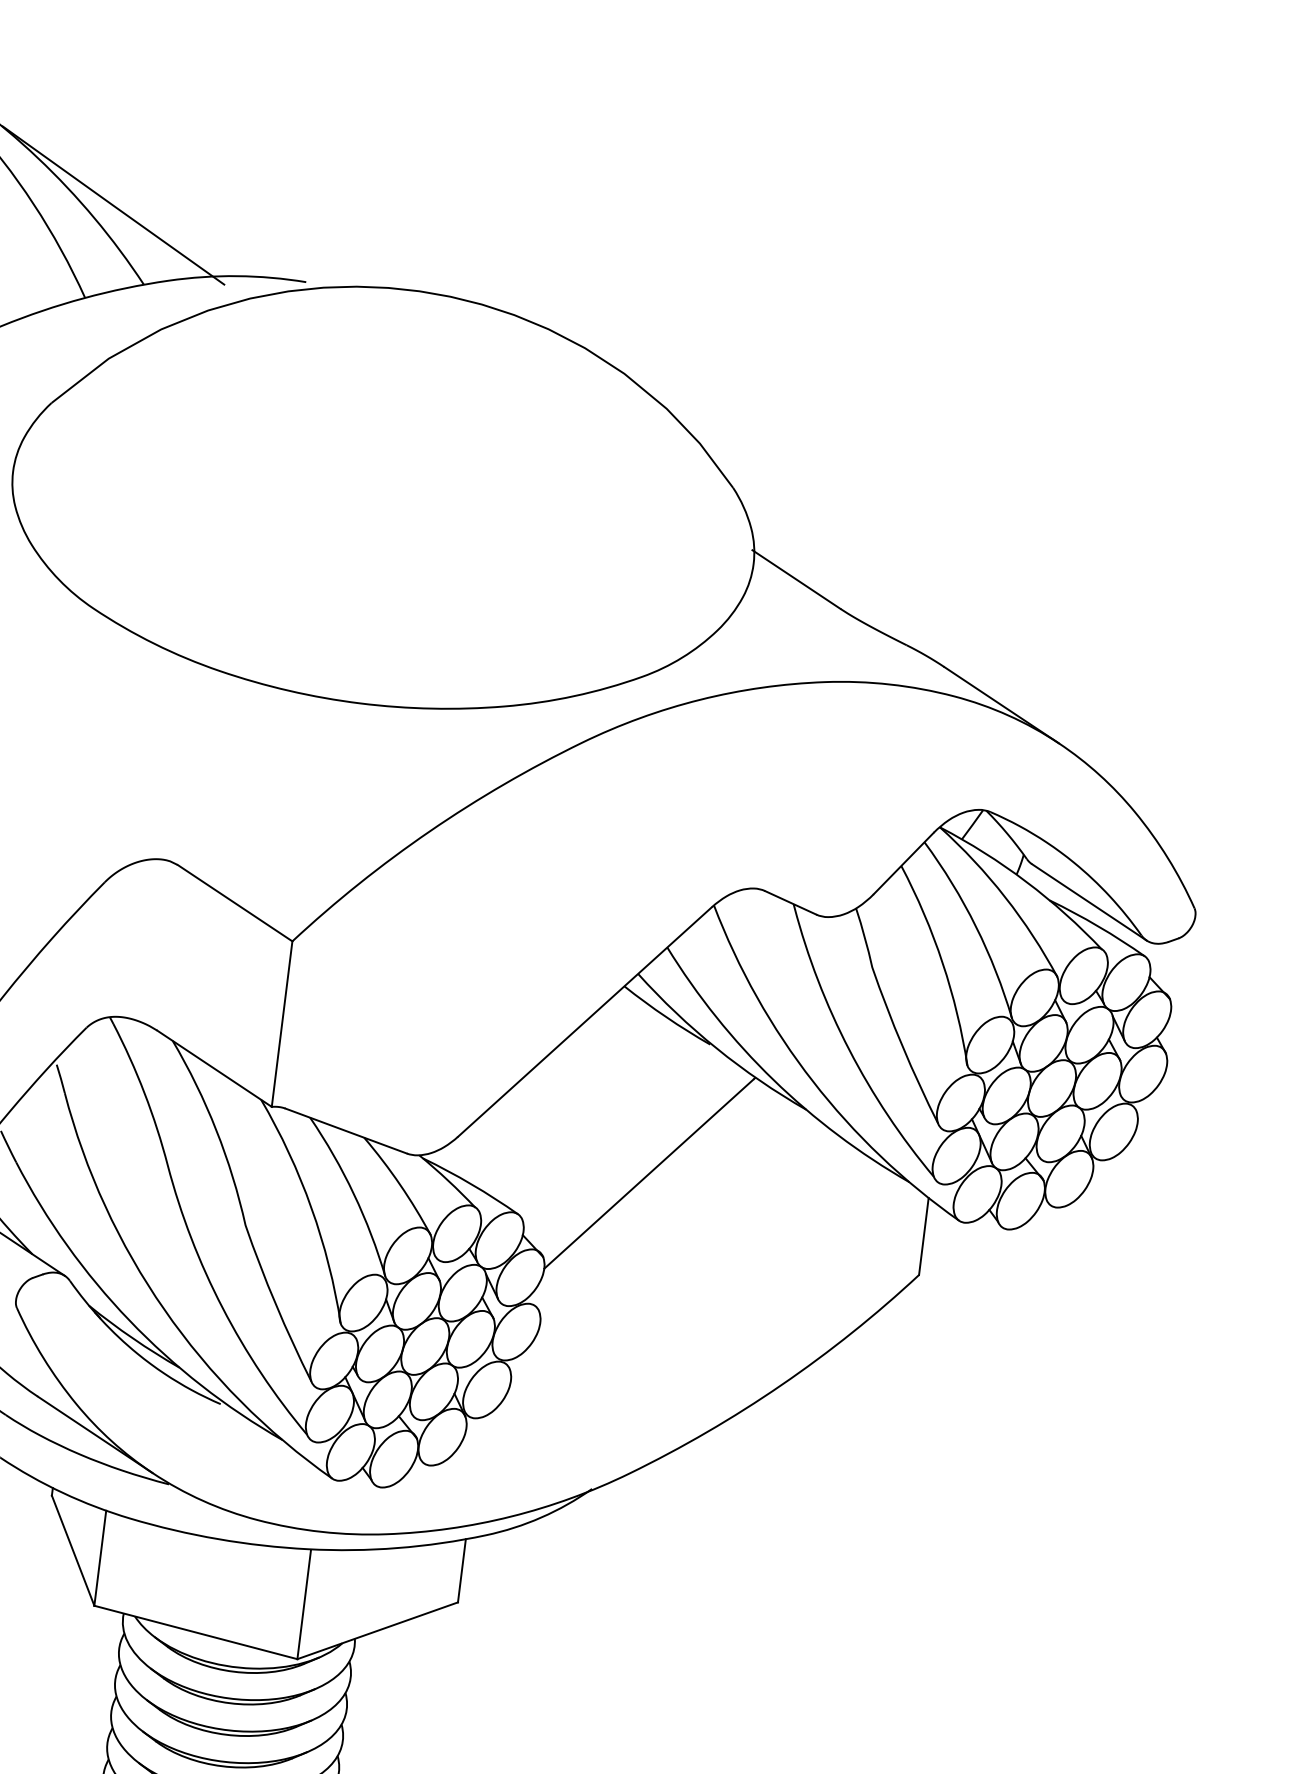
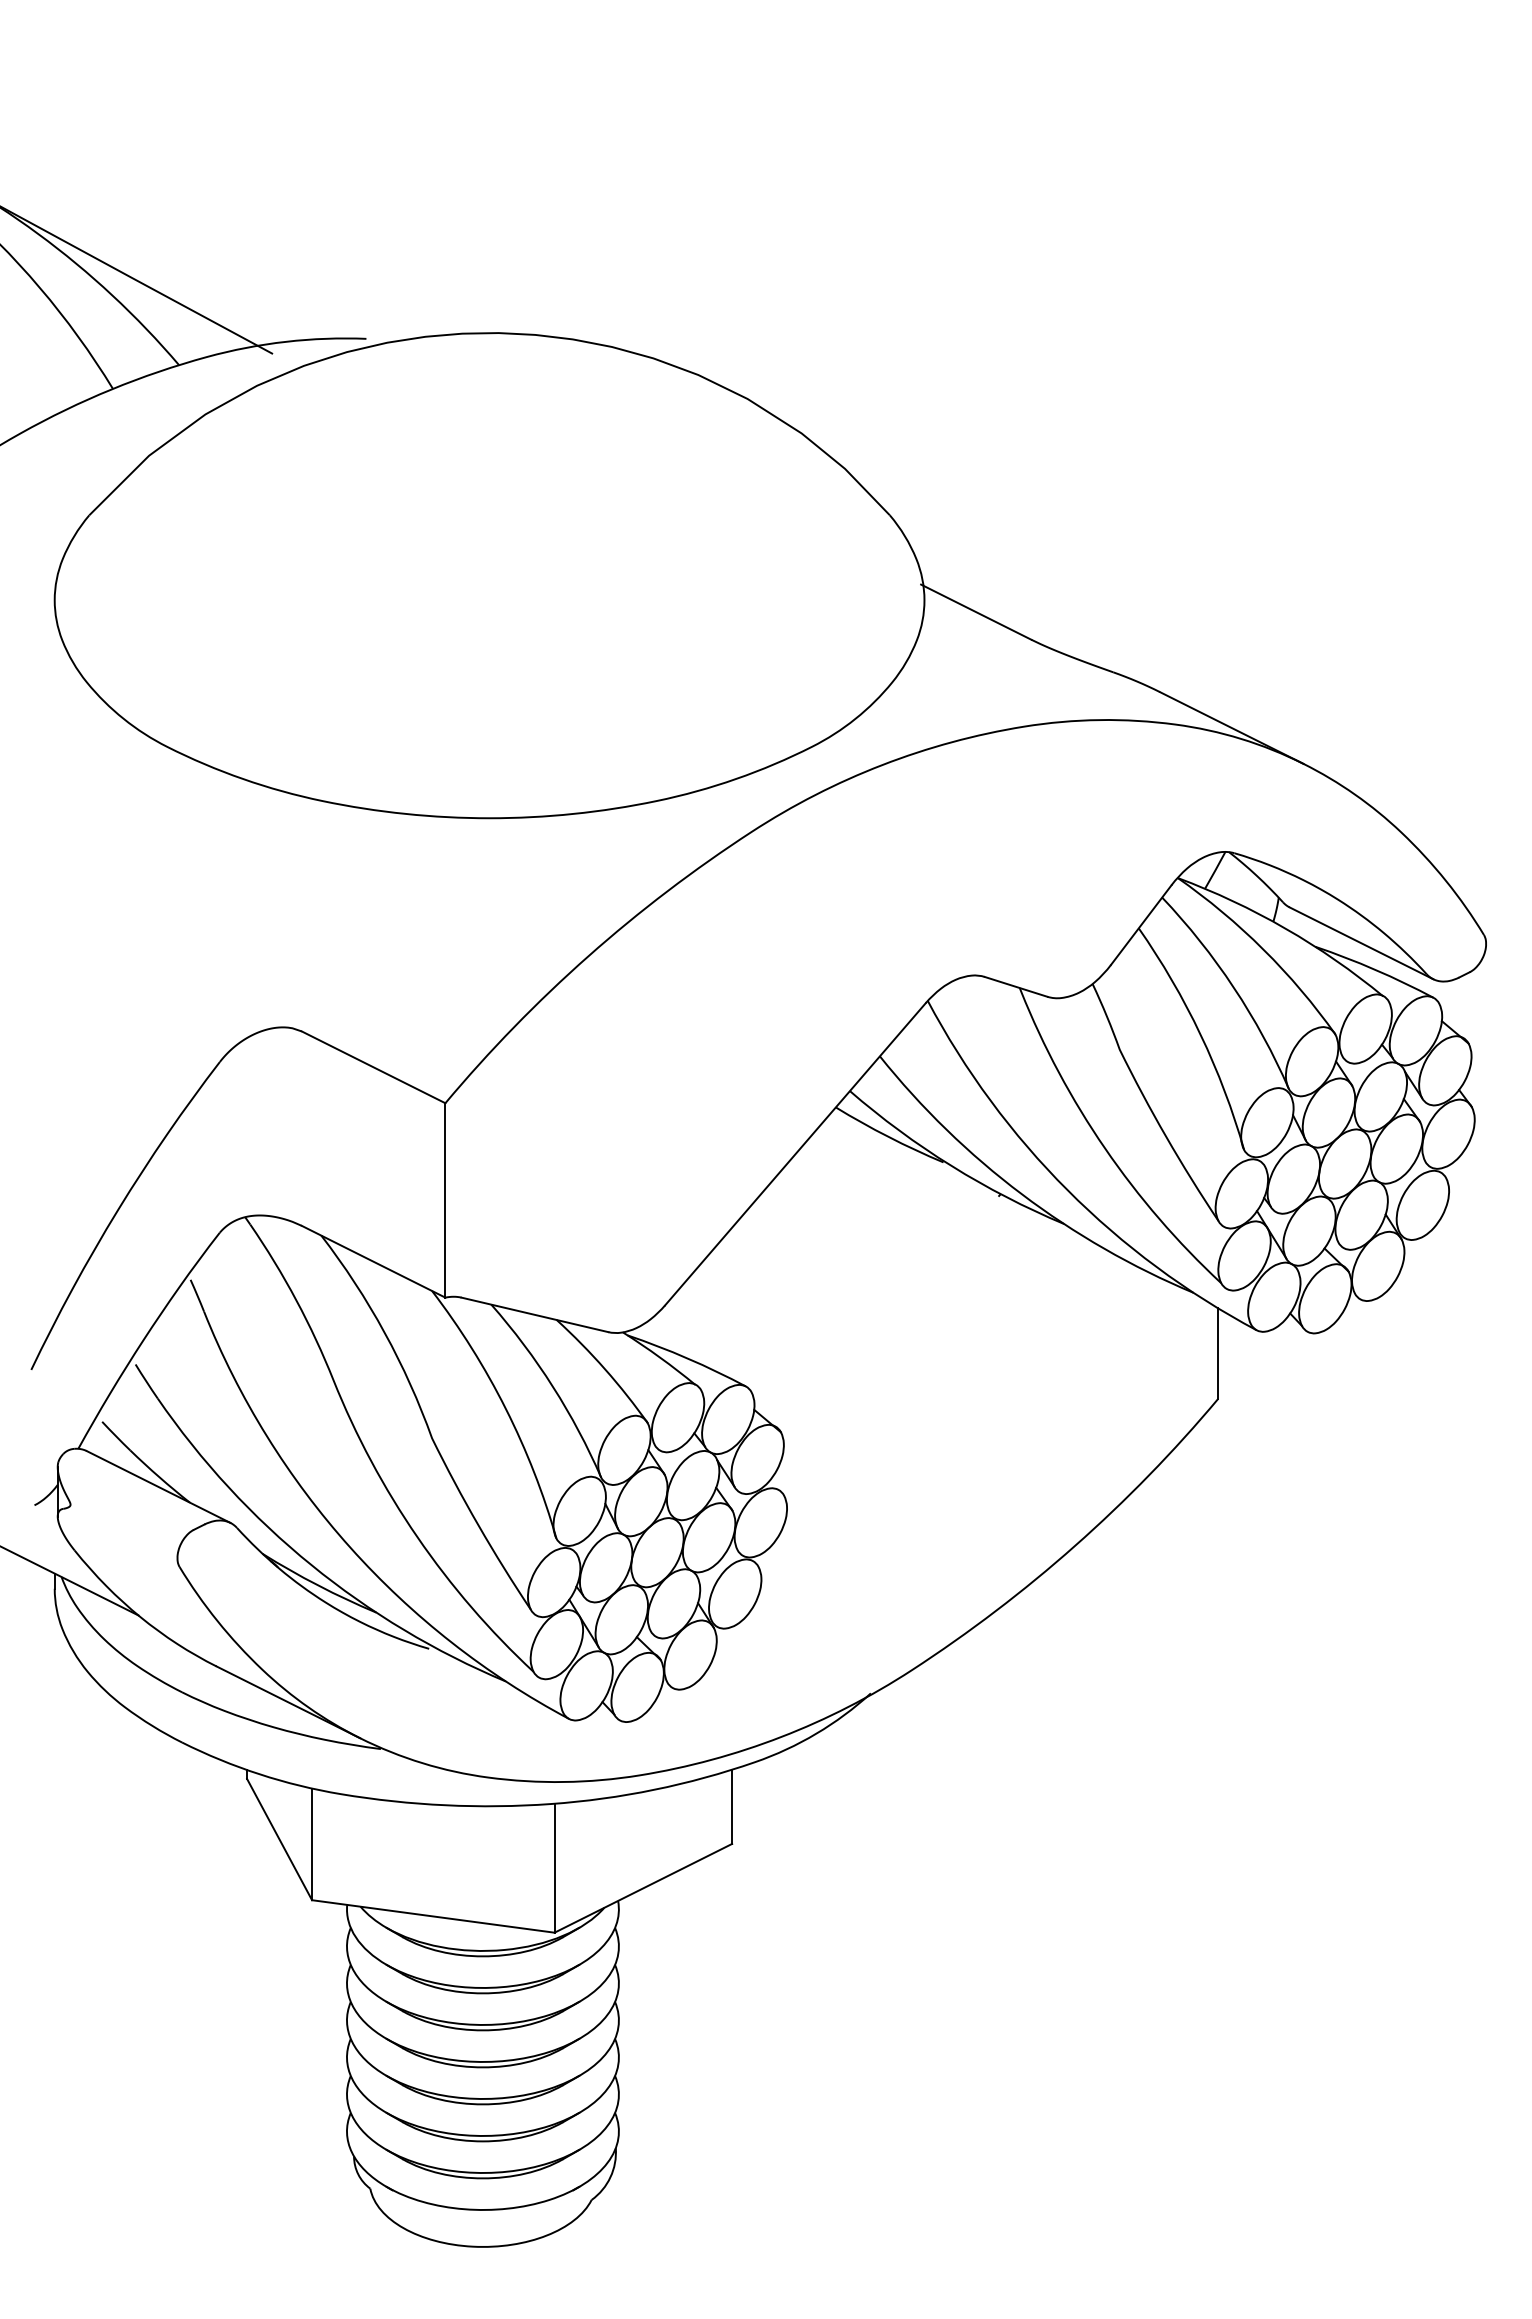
line: (648, 1173) -> (890, 1320), removed

